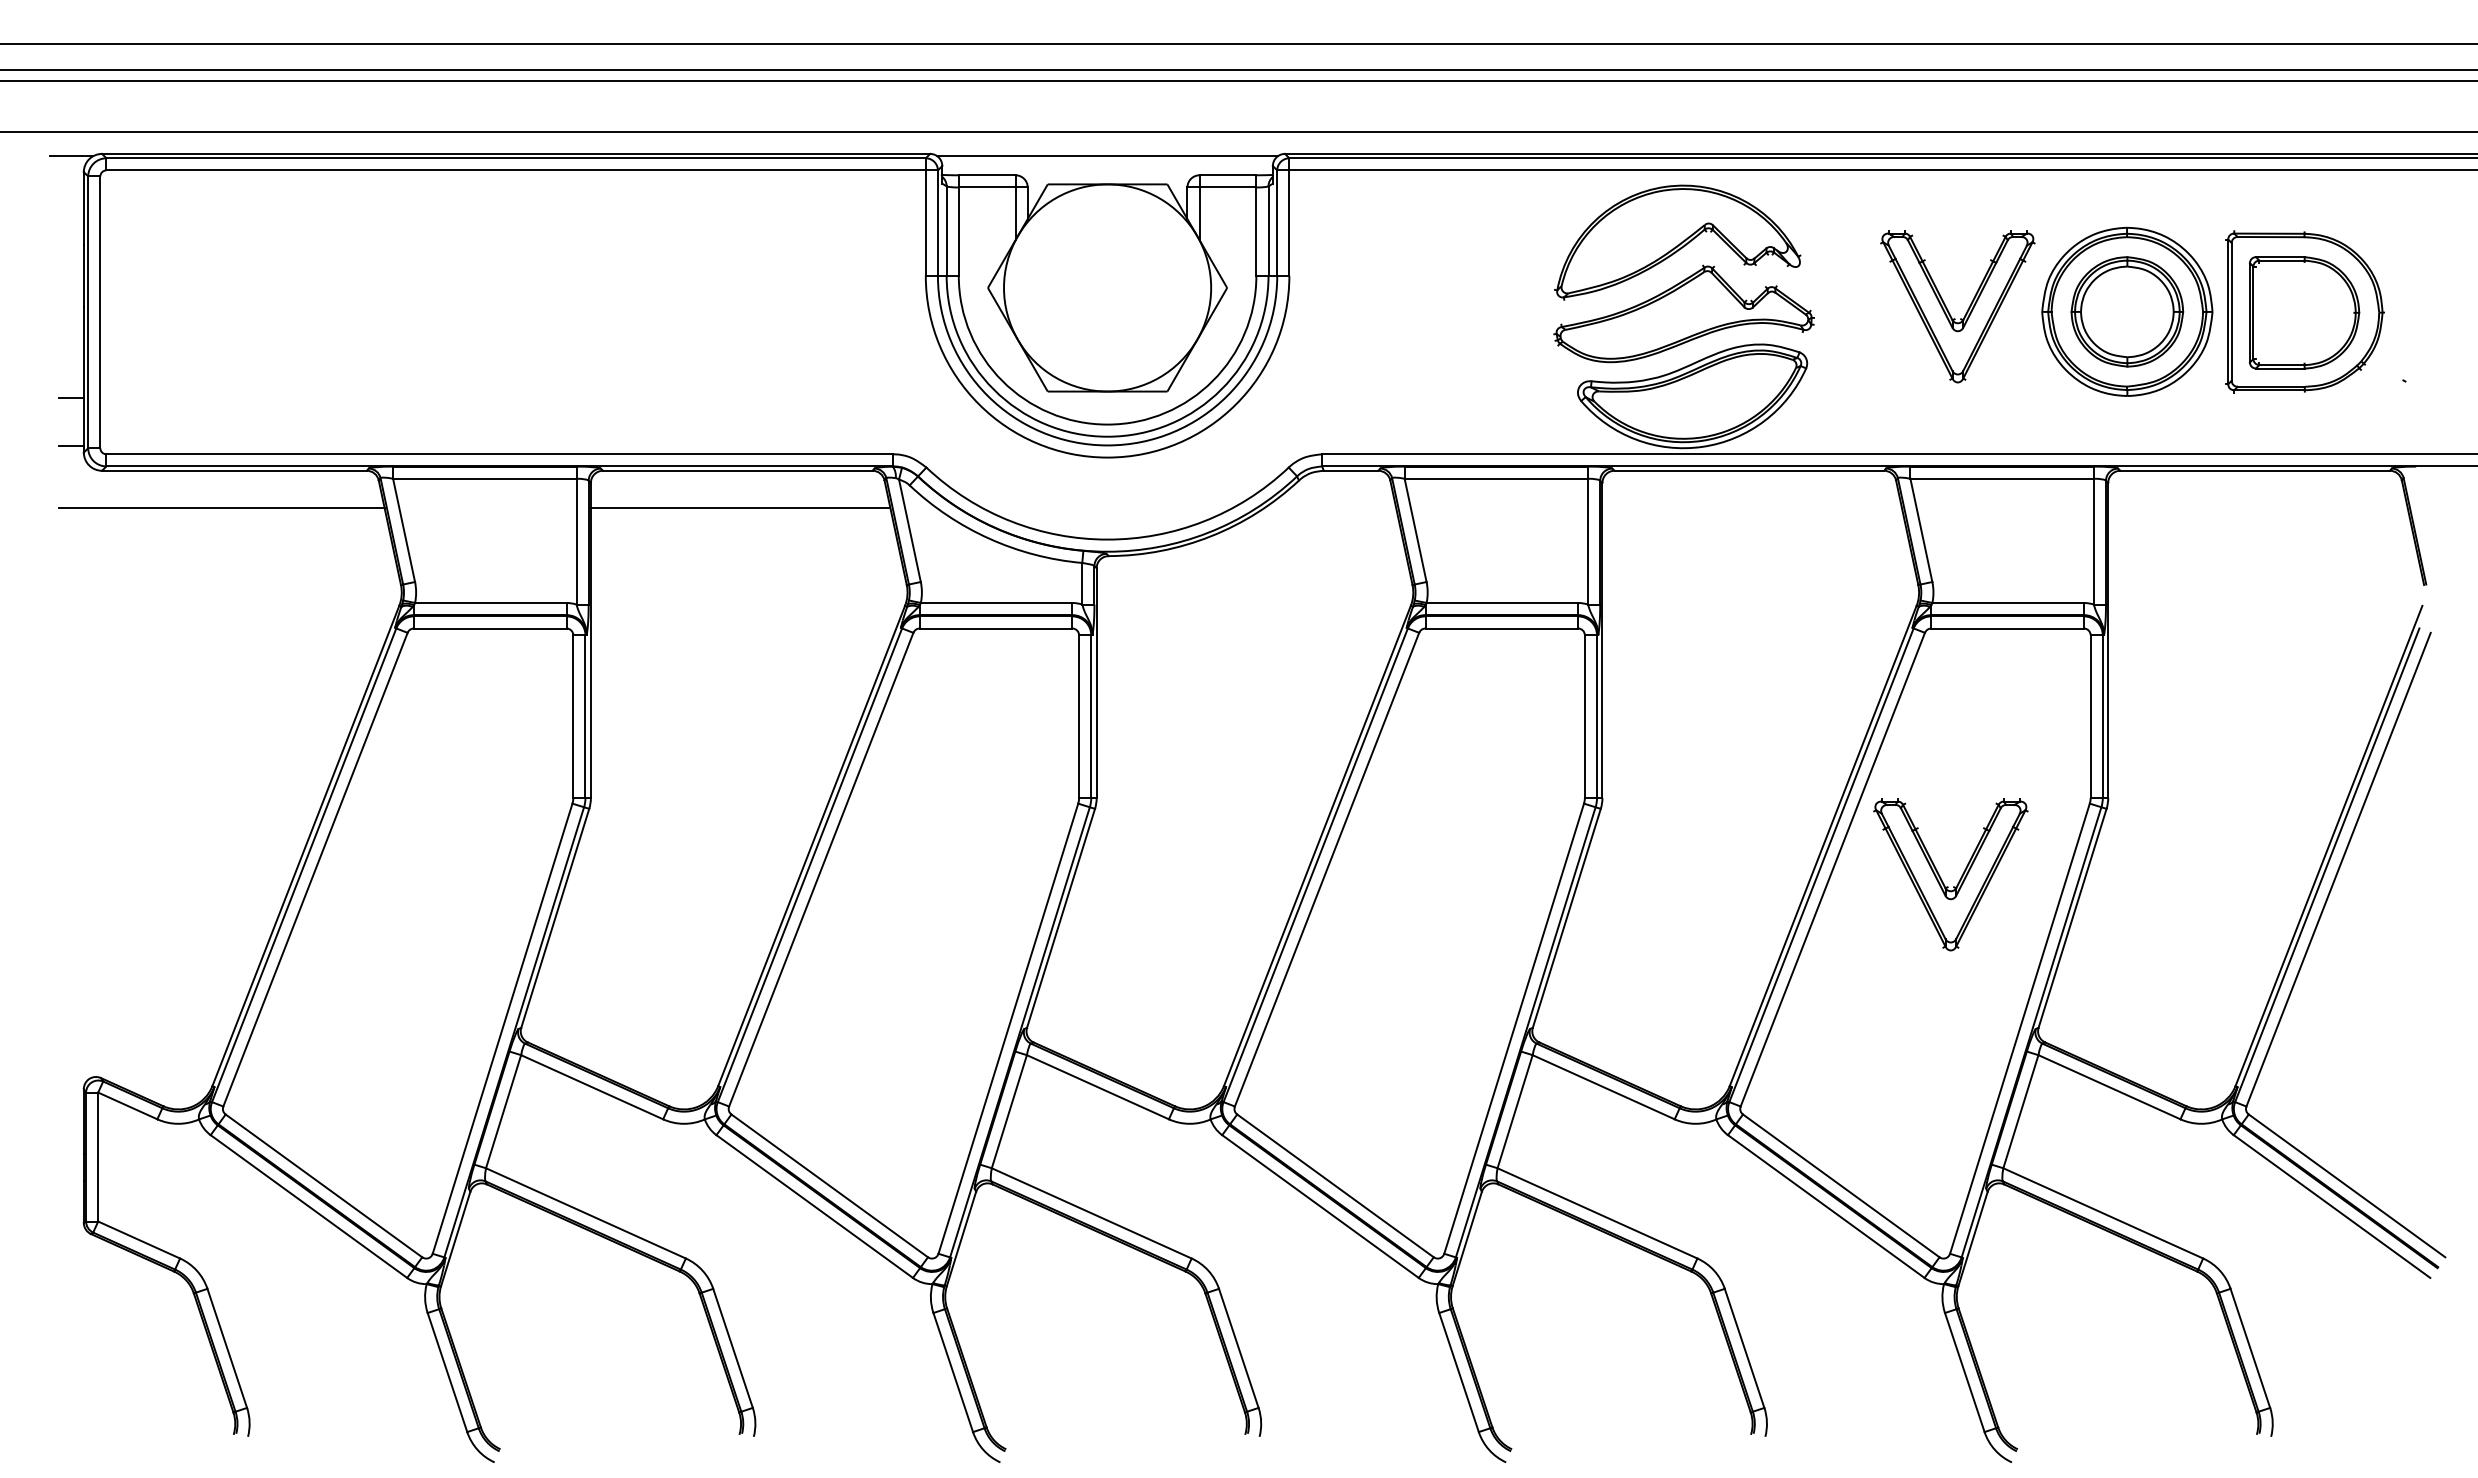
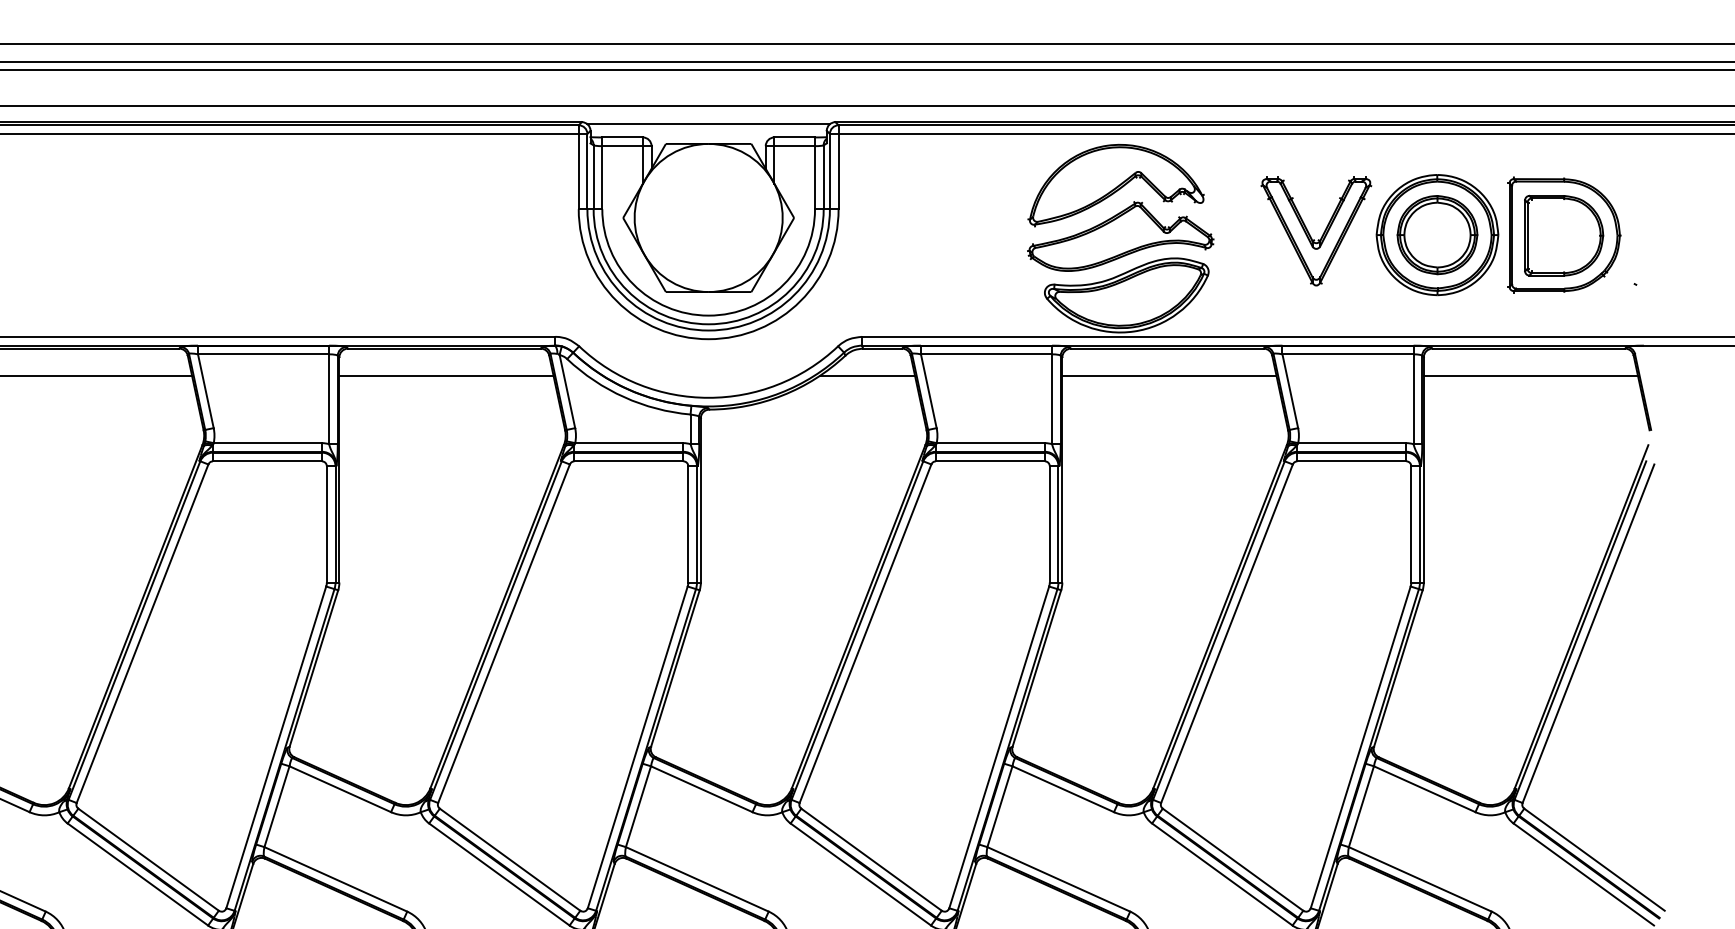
line: (1330, 508) -> (867, 375), added
line: (1752, 508) -> (1169, 375), added
line: (2257, 508) -> (1530, 375), added
part: (1942, 879) -> (1305, 640), removed

